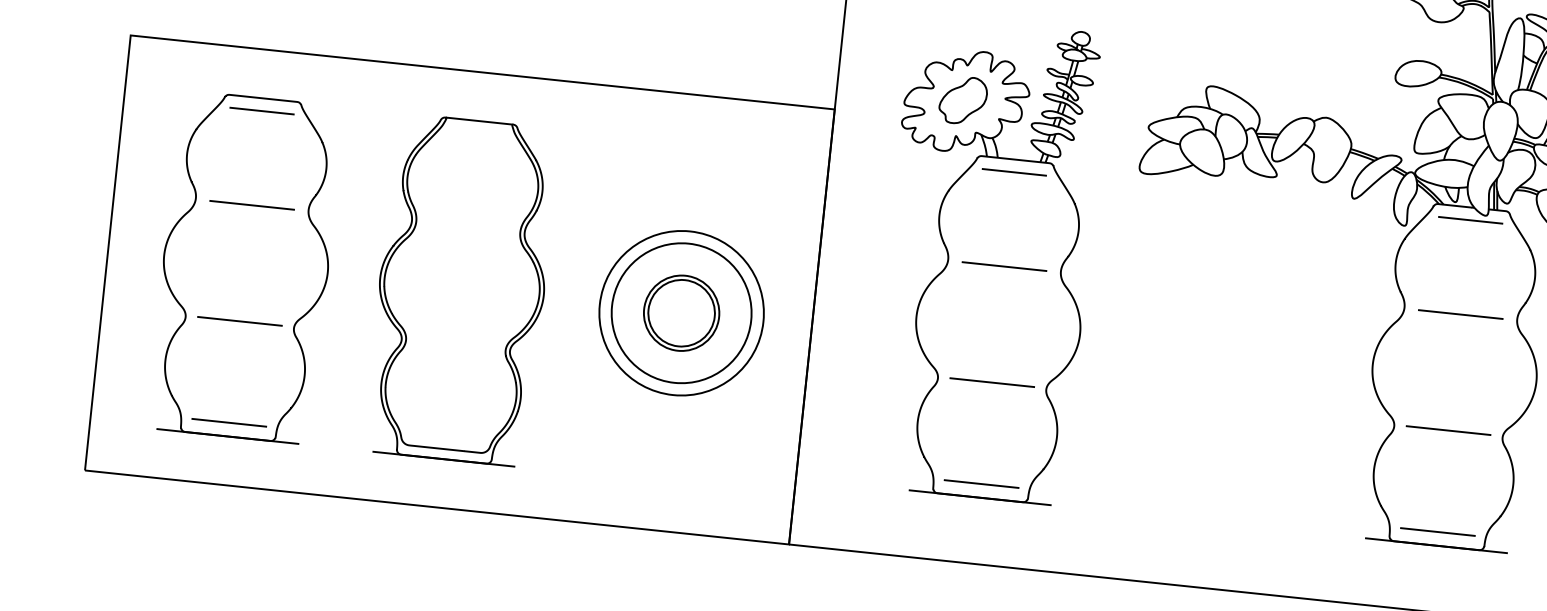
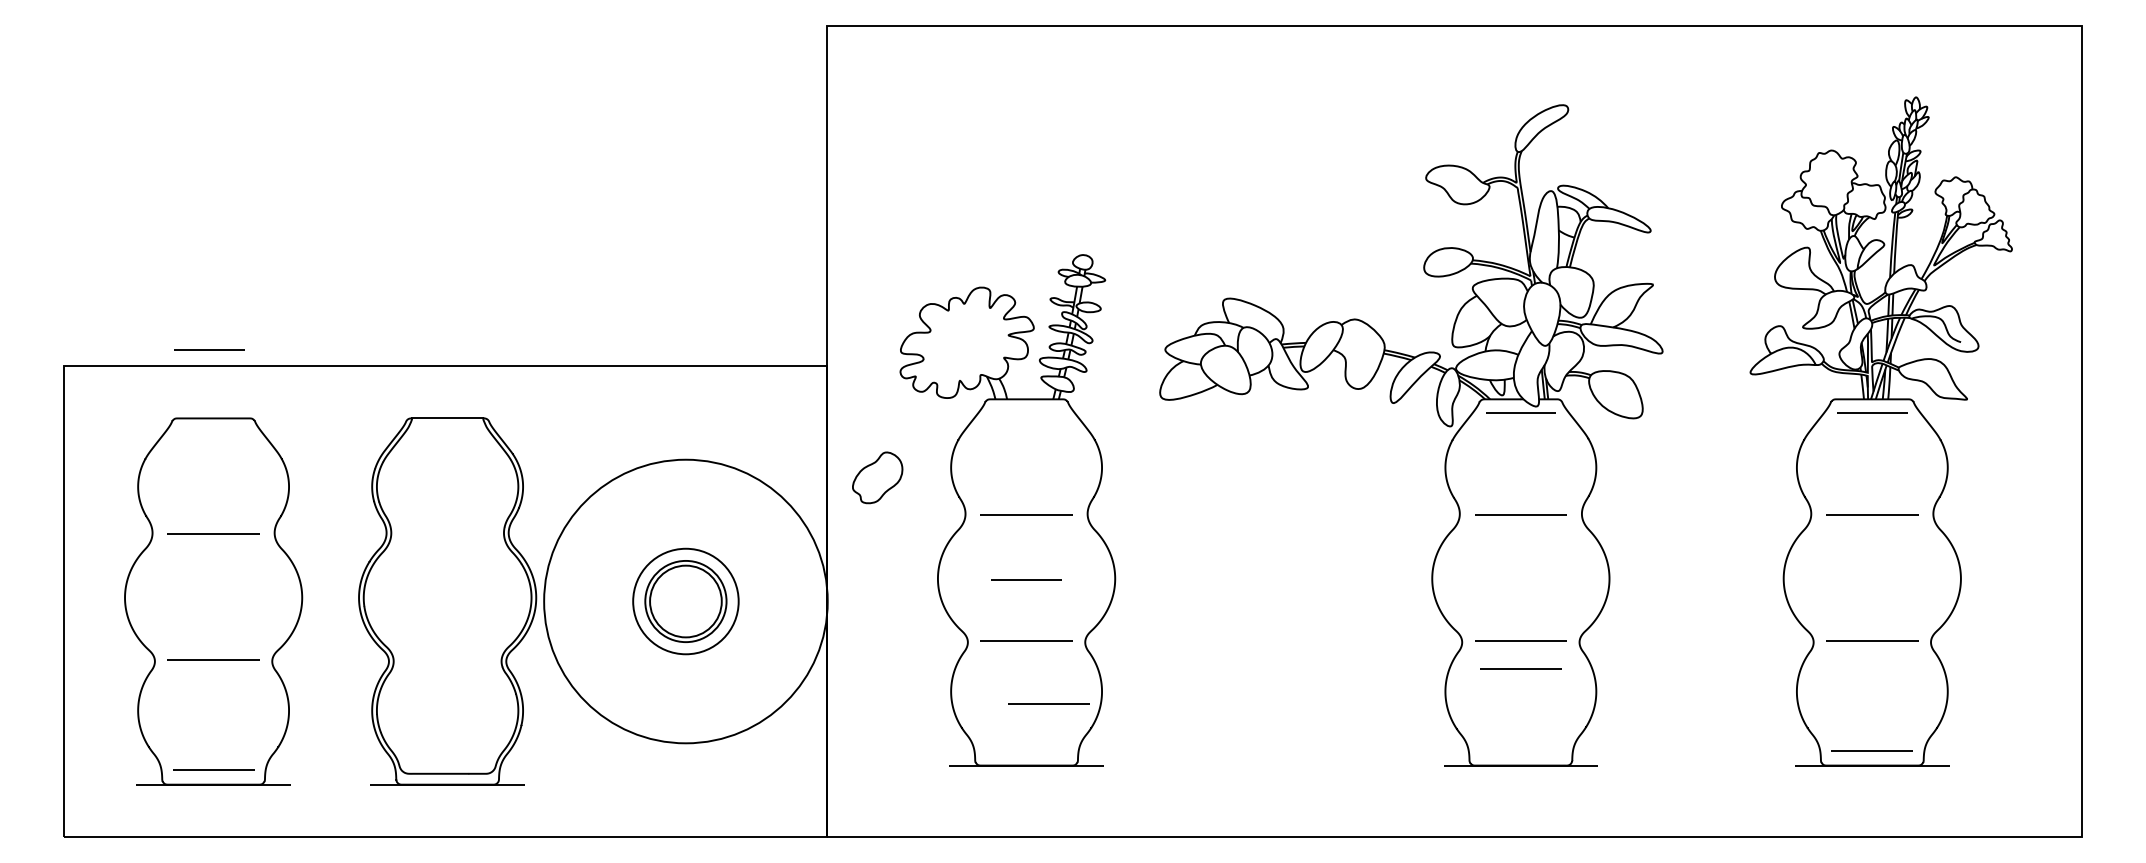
part: (963, 100) -> (877, 477), moved
line: (262, 110) -> (209, 349), moved
line: (1014, 171) -> (1026, 579), moved
circle: (681, 313) -> (685, 601), size x0.7
circle: (681, 313) -> (685, 601), size x1.6
line: (981, 483) -> (1048, 703), moved
line: (1437, 531) -> (1520, 668), moved

